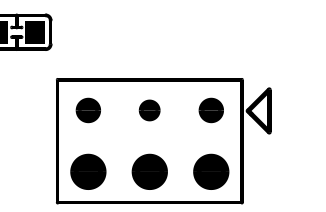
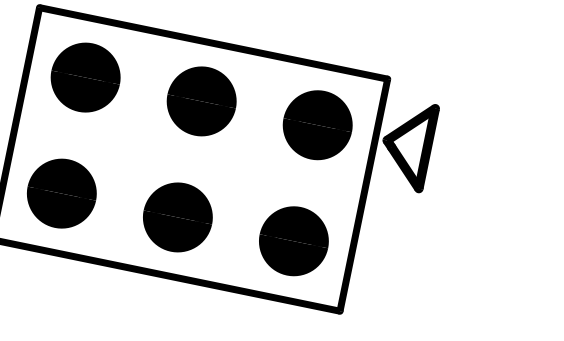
part: (88, 110) -> (85, 77), size x1.43
part: (149, 110) -> (201, 101), size x1.67
part: (211, 110) -> (318, 125), size x1.43

